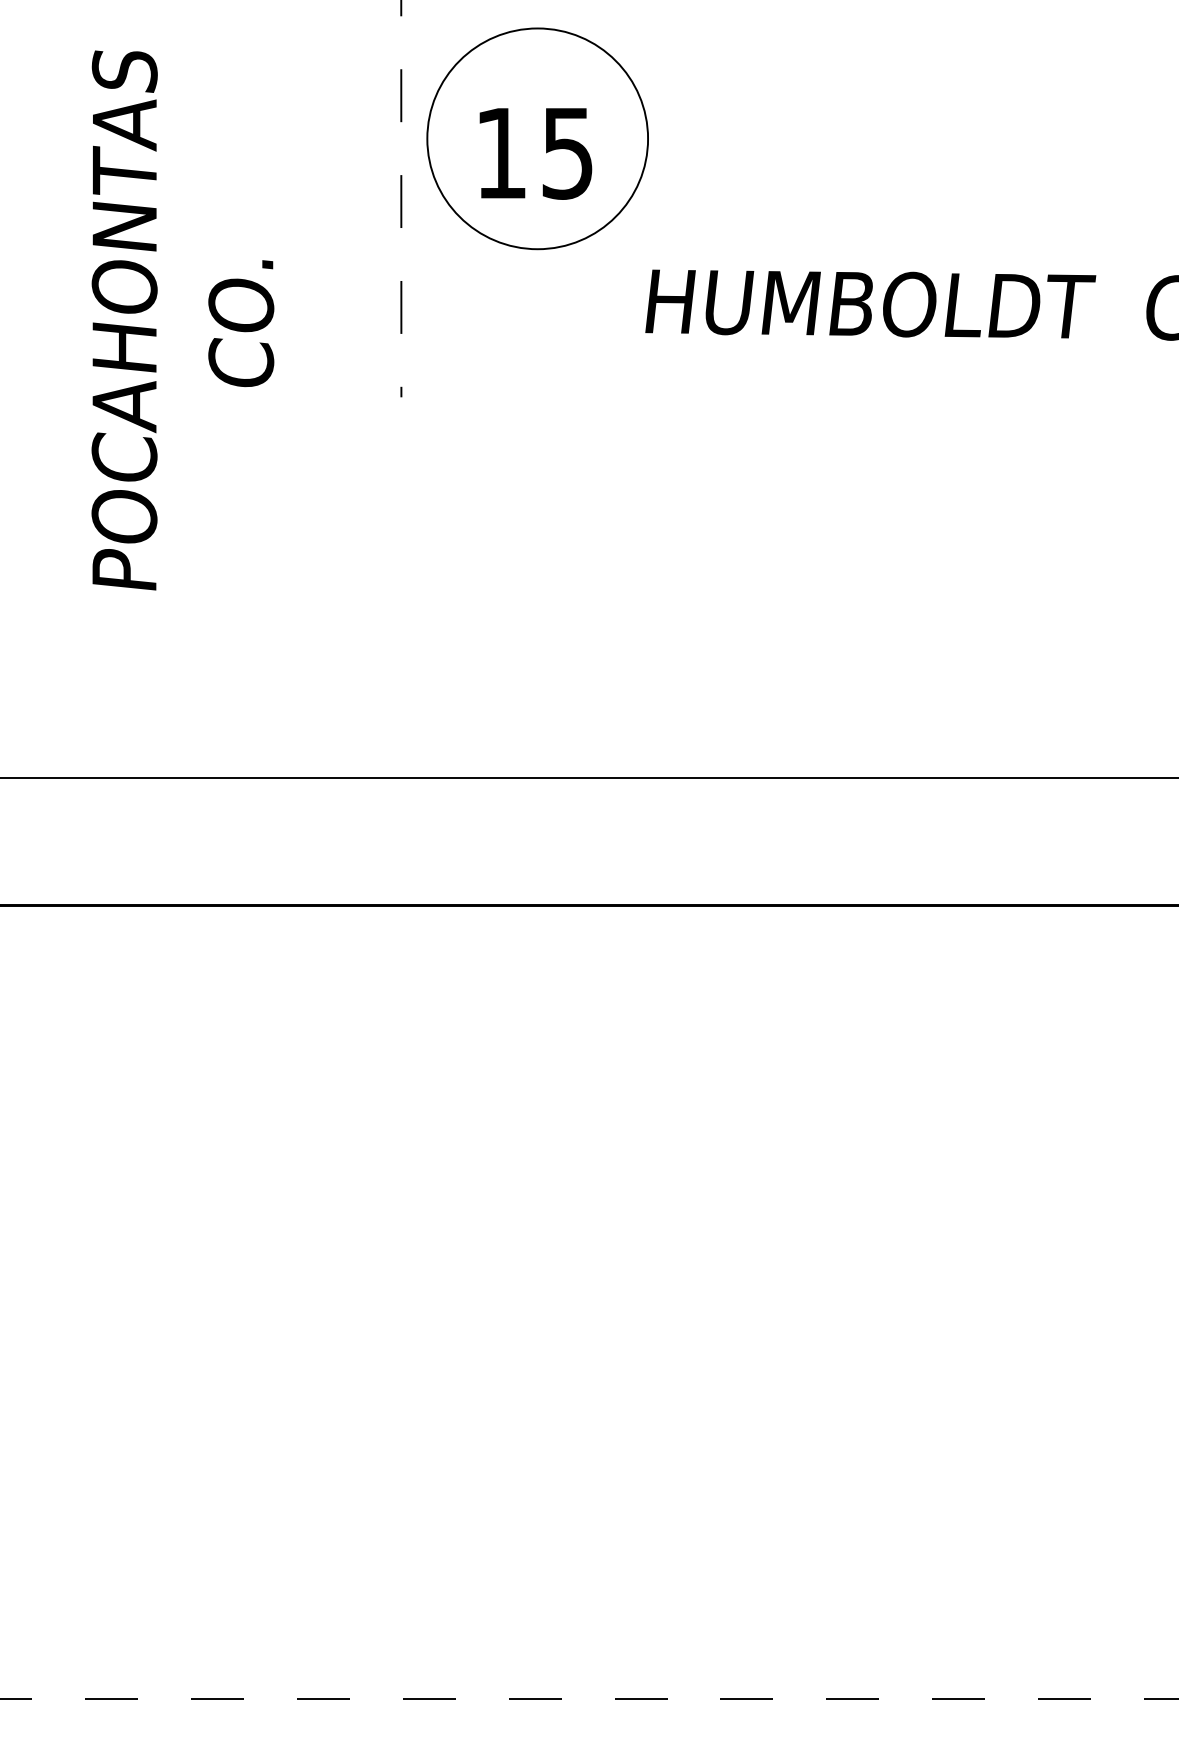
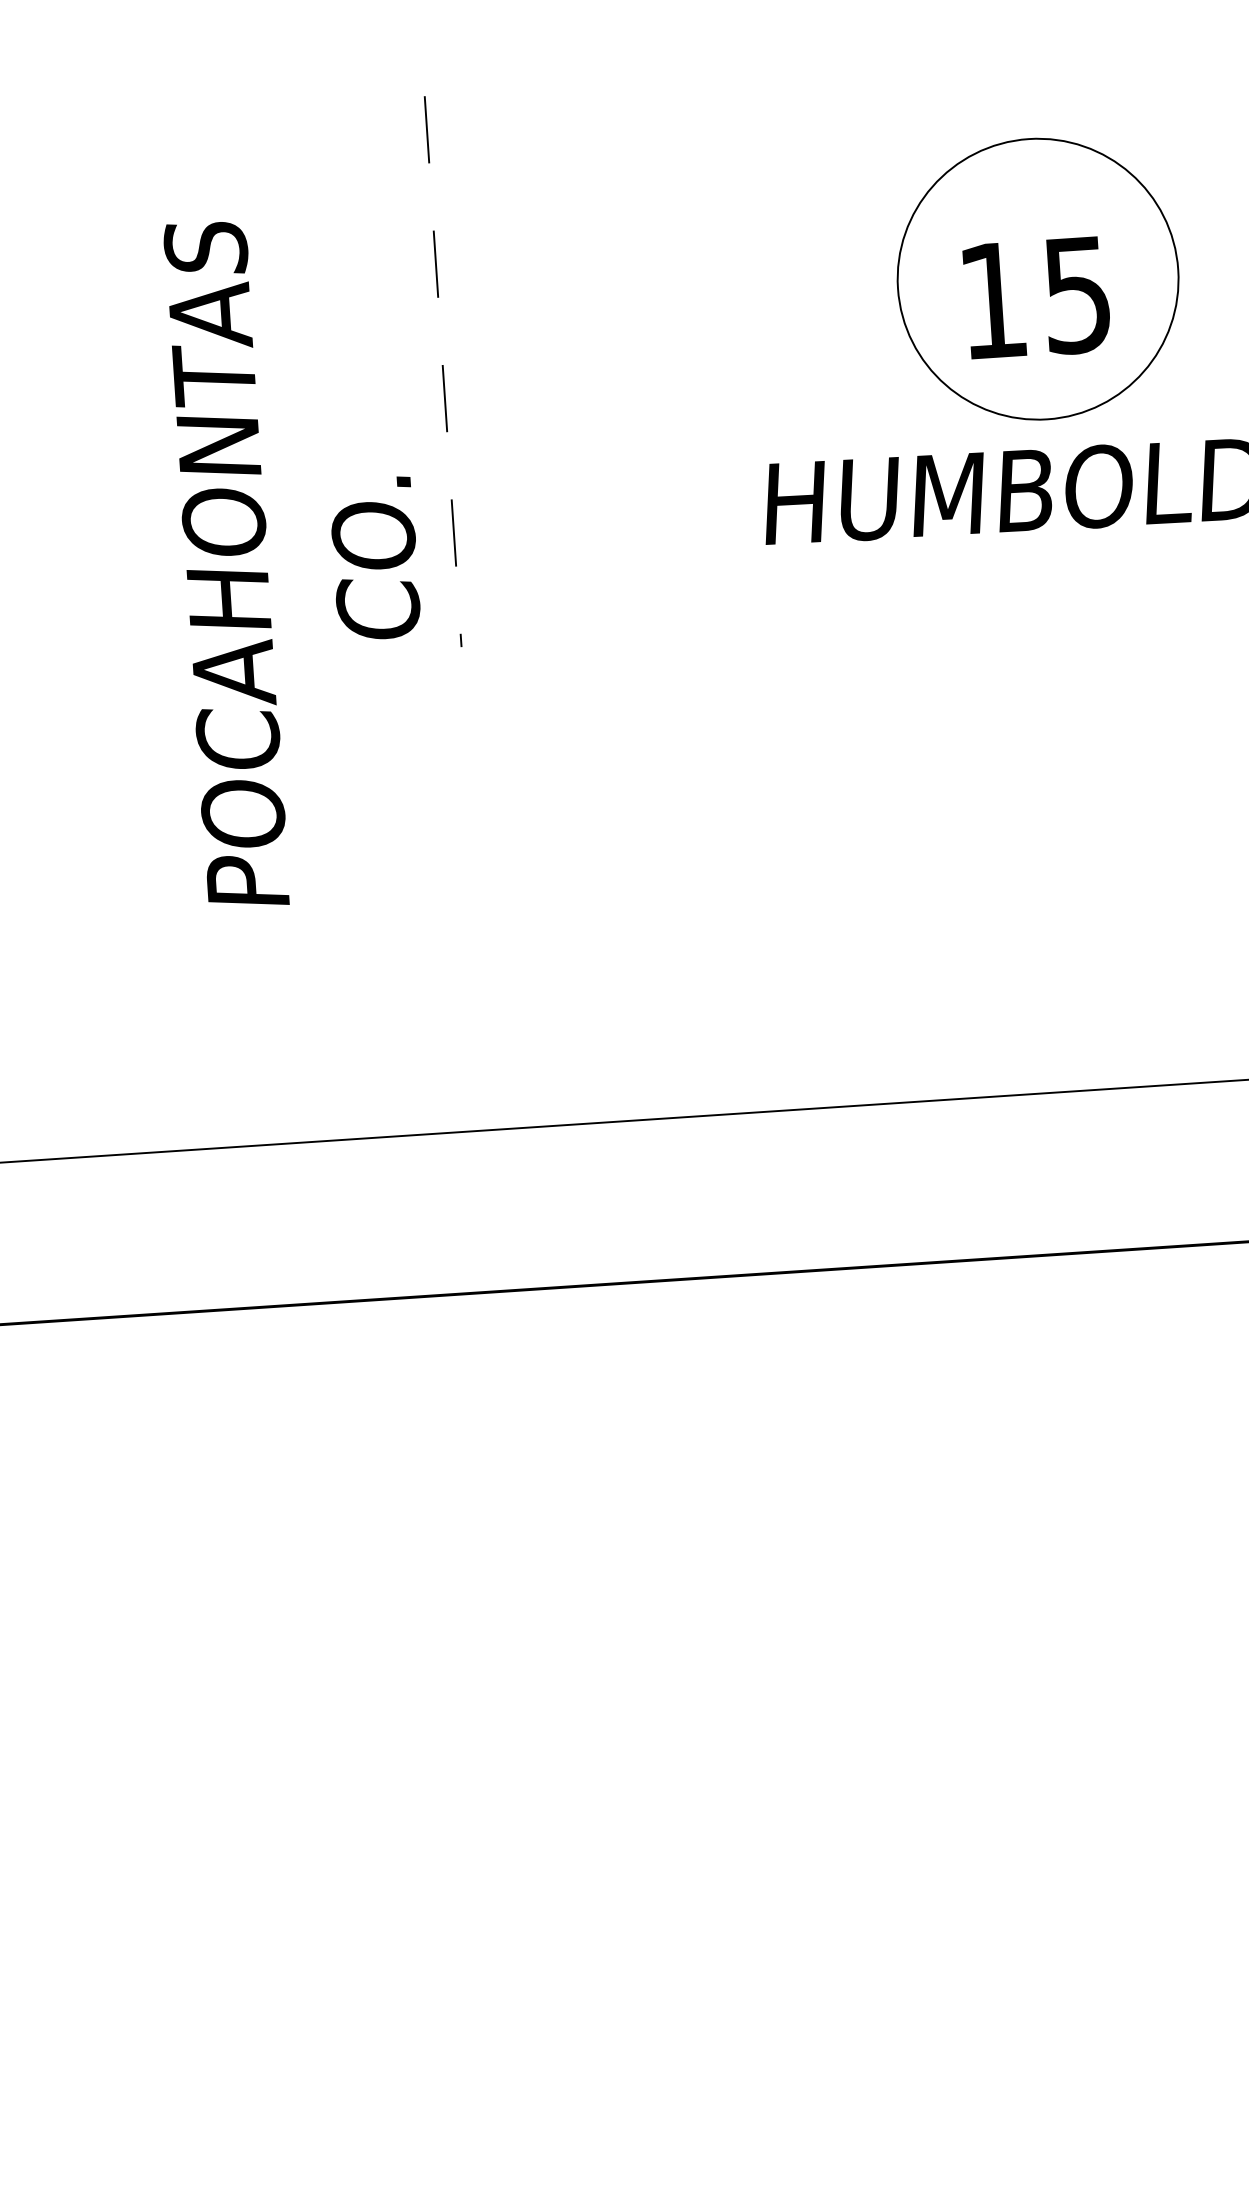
part: (537, 138) -> (1037, 278), moved
text: (182, 320) -> (300, 559), moved

